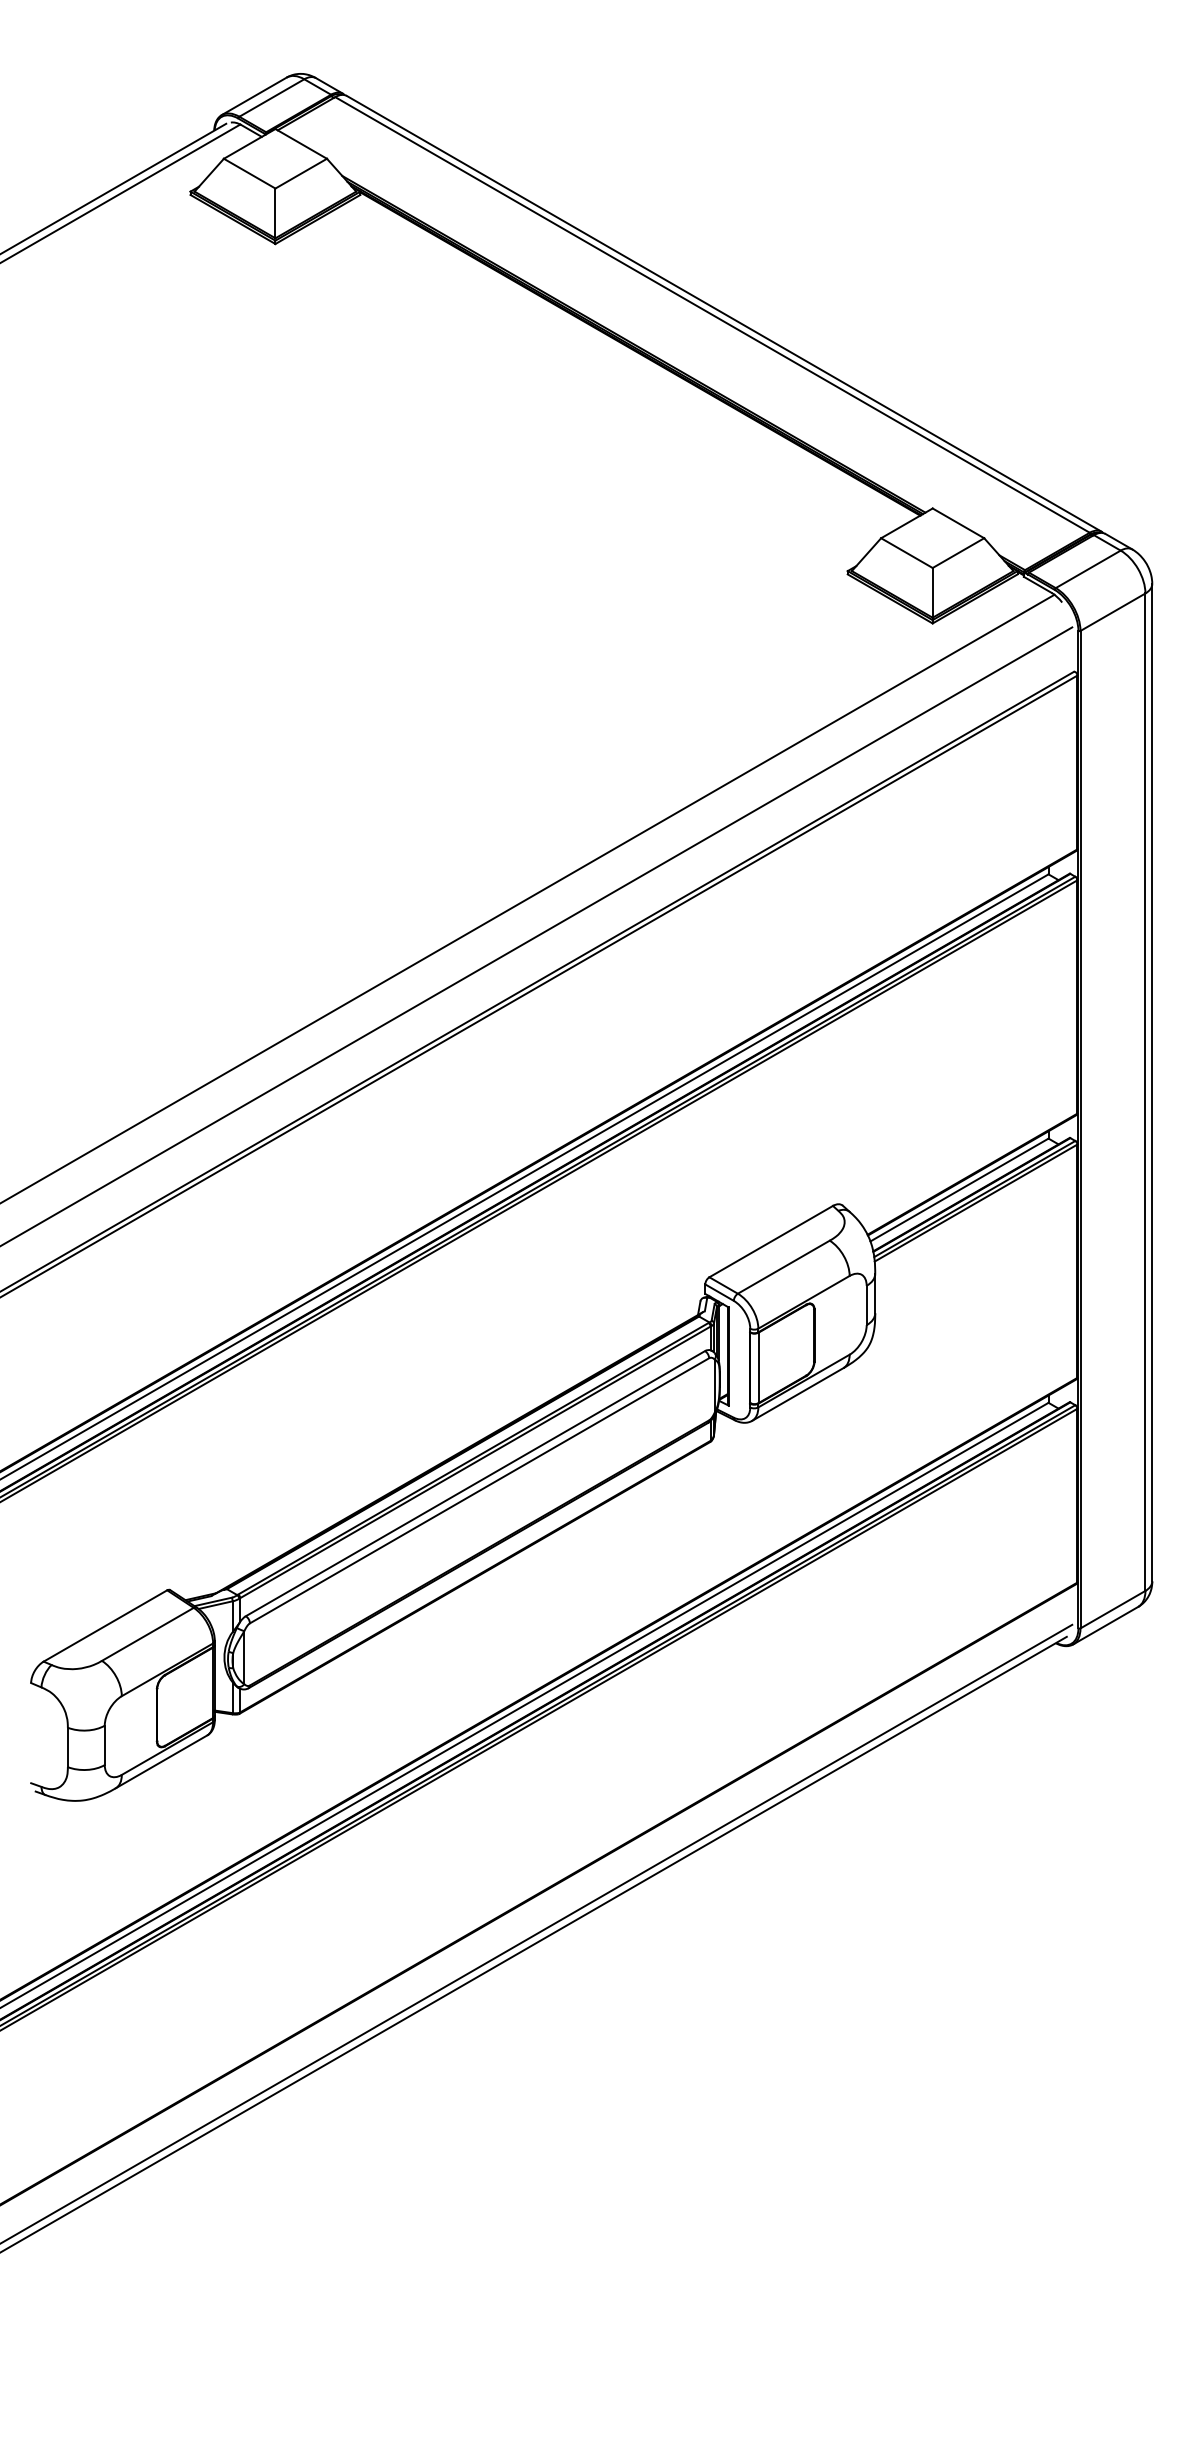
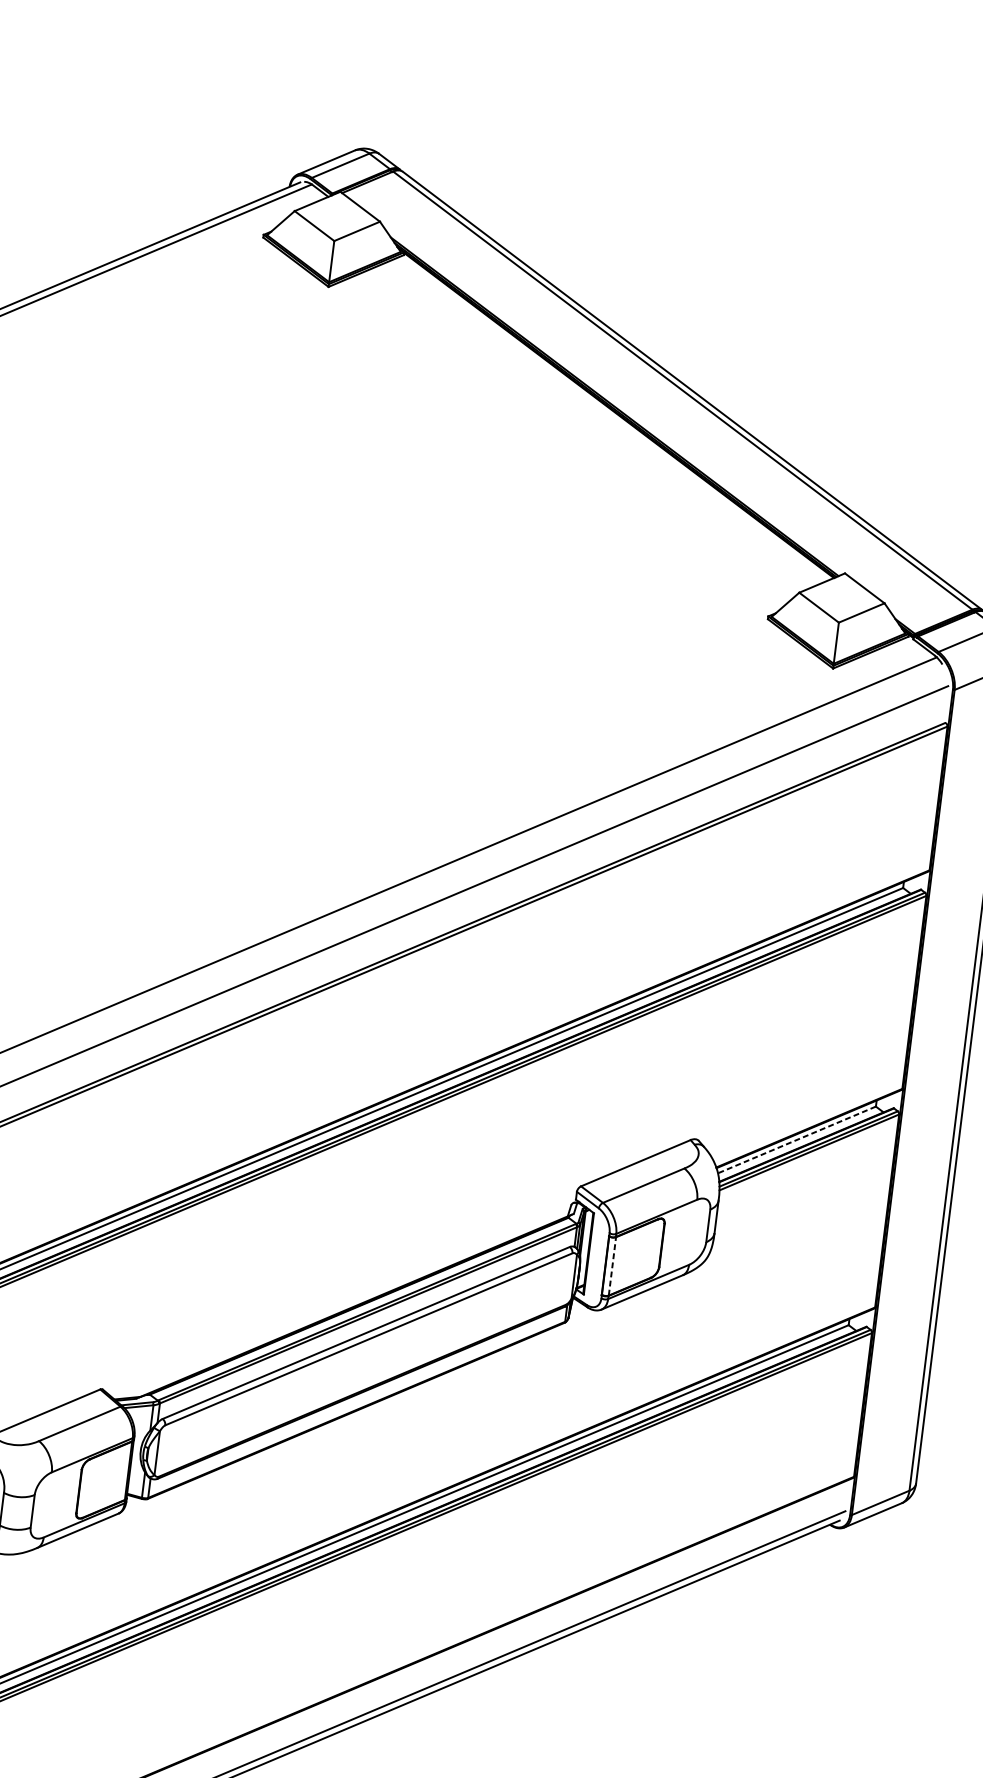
line: (959, 1190) -> (796, 1140), solid -> dashed
line: (758, 1367) -> (612, 1266), solid -> dashed

